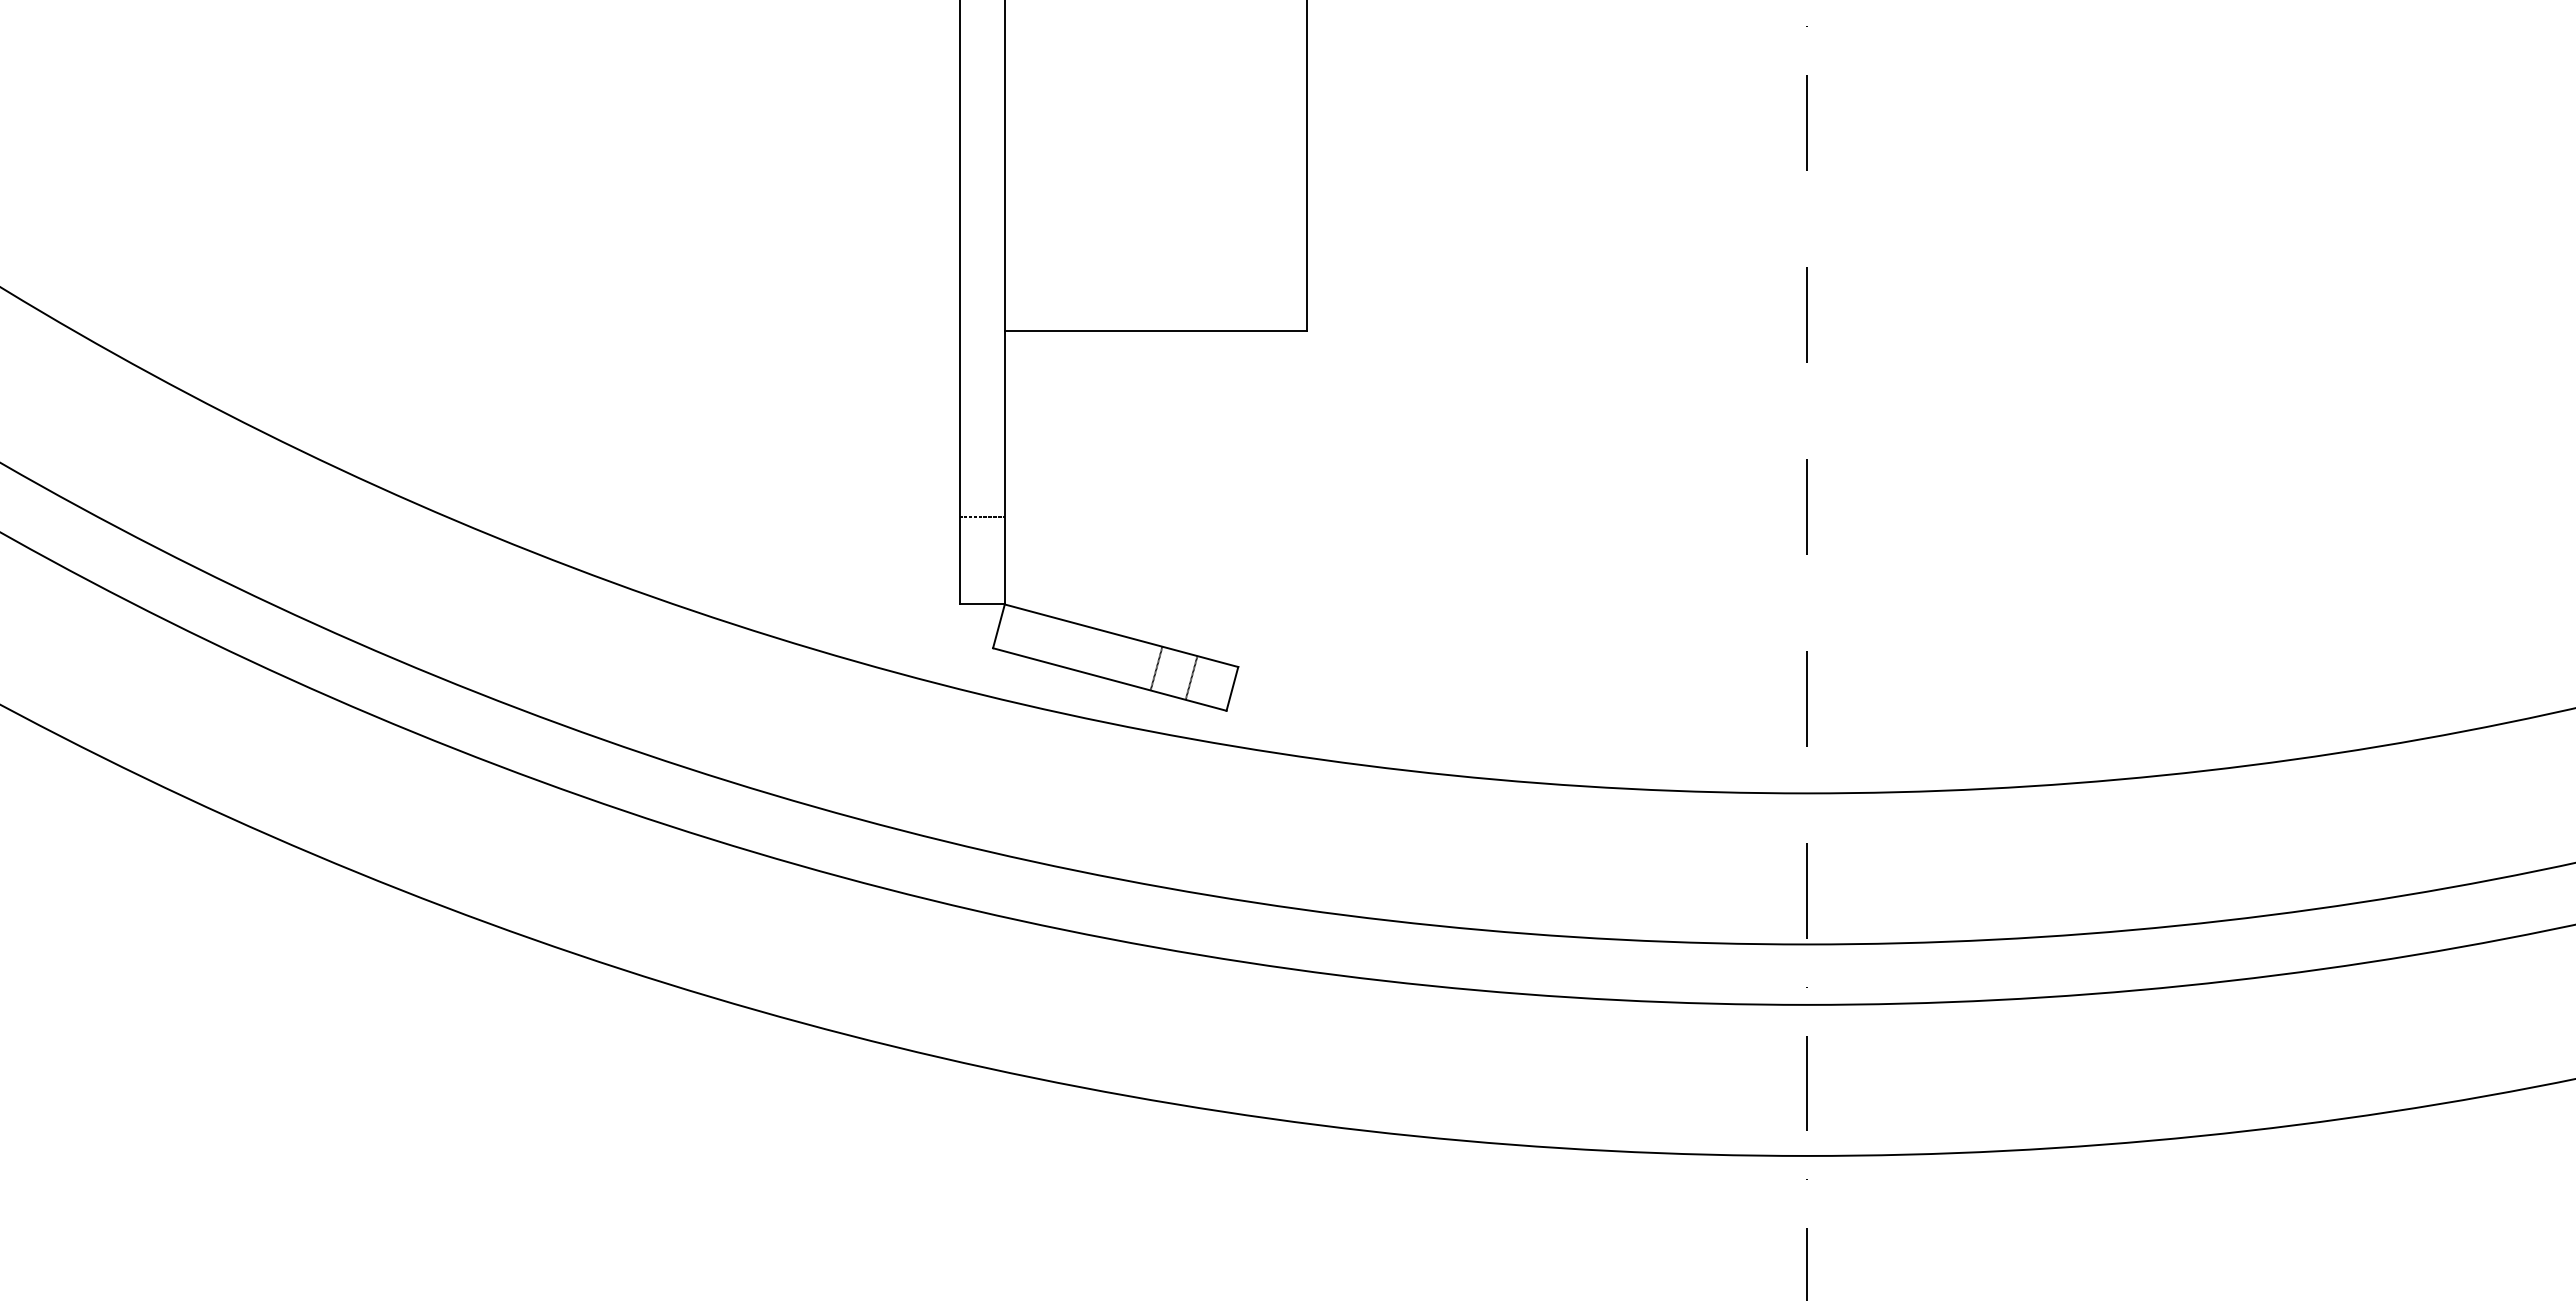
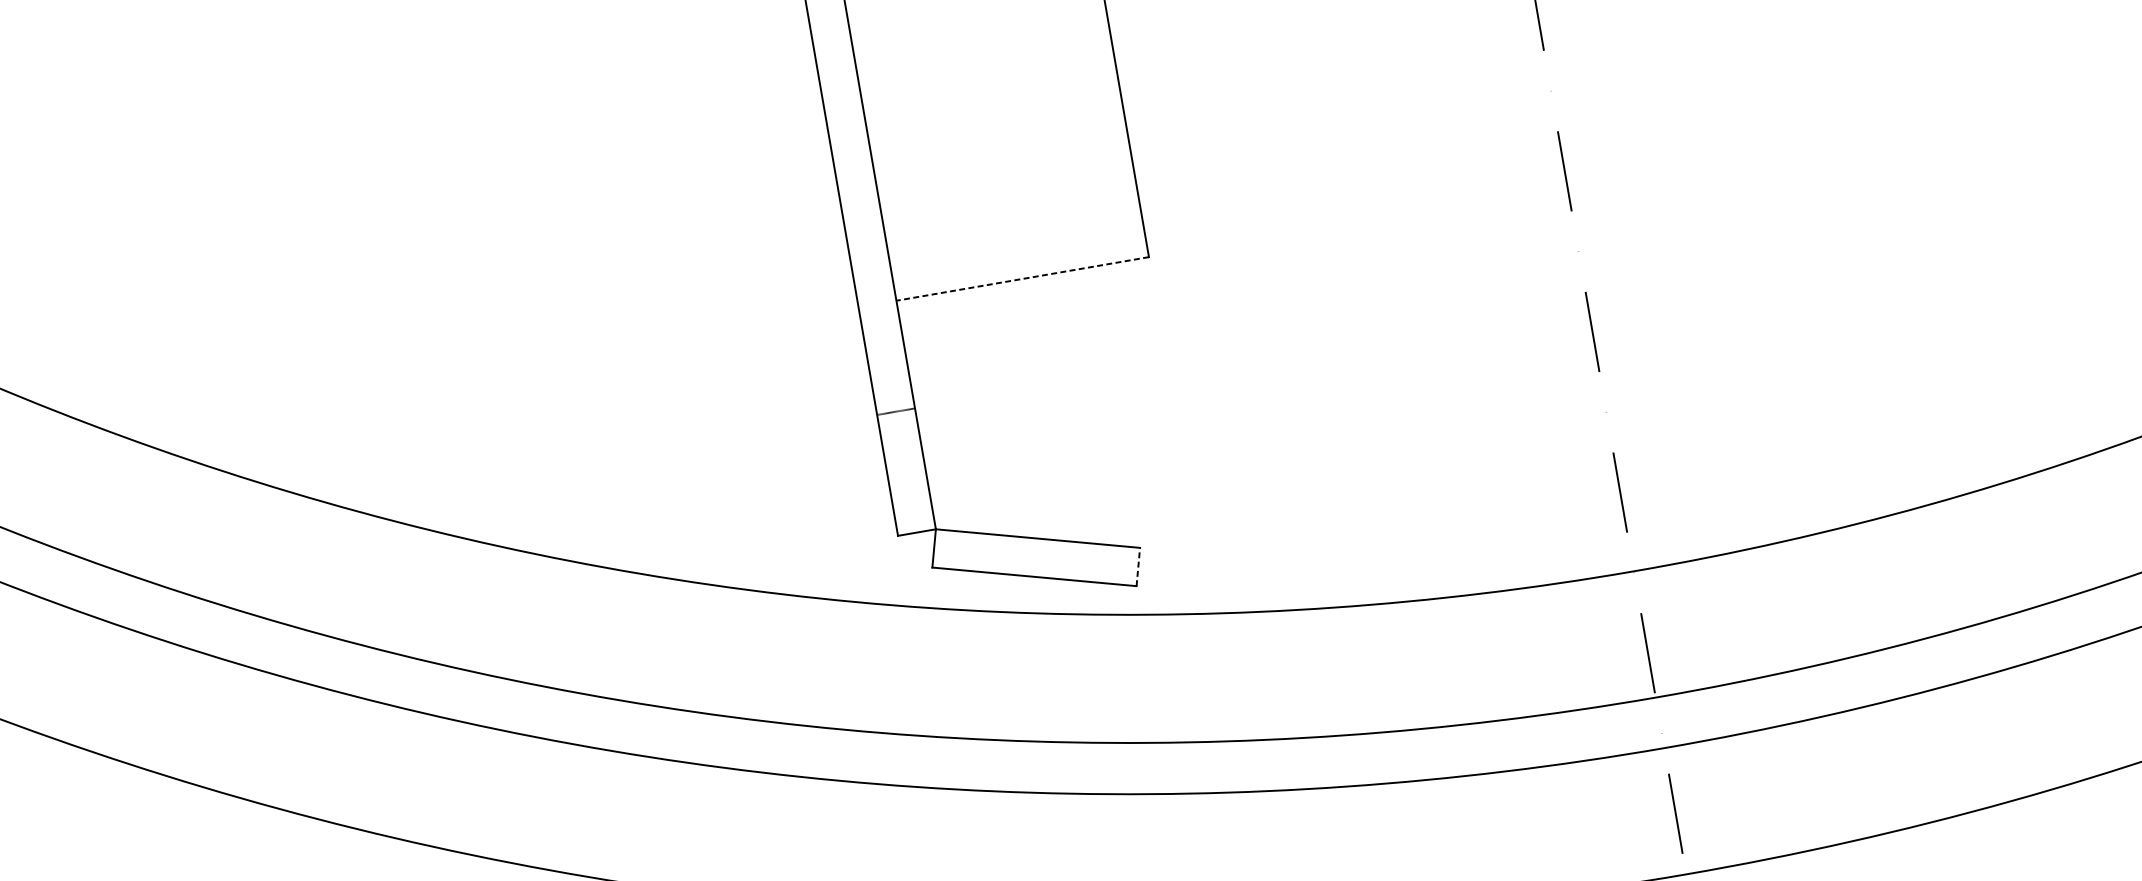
line: (1155, 331) -> (1022, 279), solid -> dashed
line: (981, 516) -> (895, 411), moved
line: (1156, 668) -> (1071, 560), removed
line: (1191, 677) -> (1102, 563), removed
line: (1232, 688) -> (1138, 566), solid -> dashed

